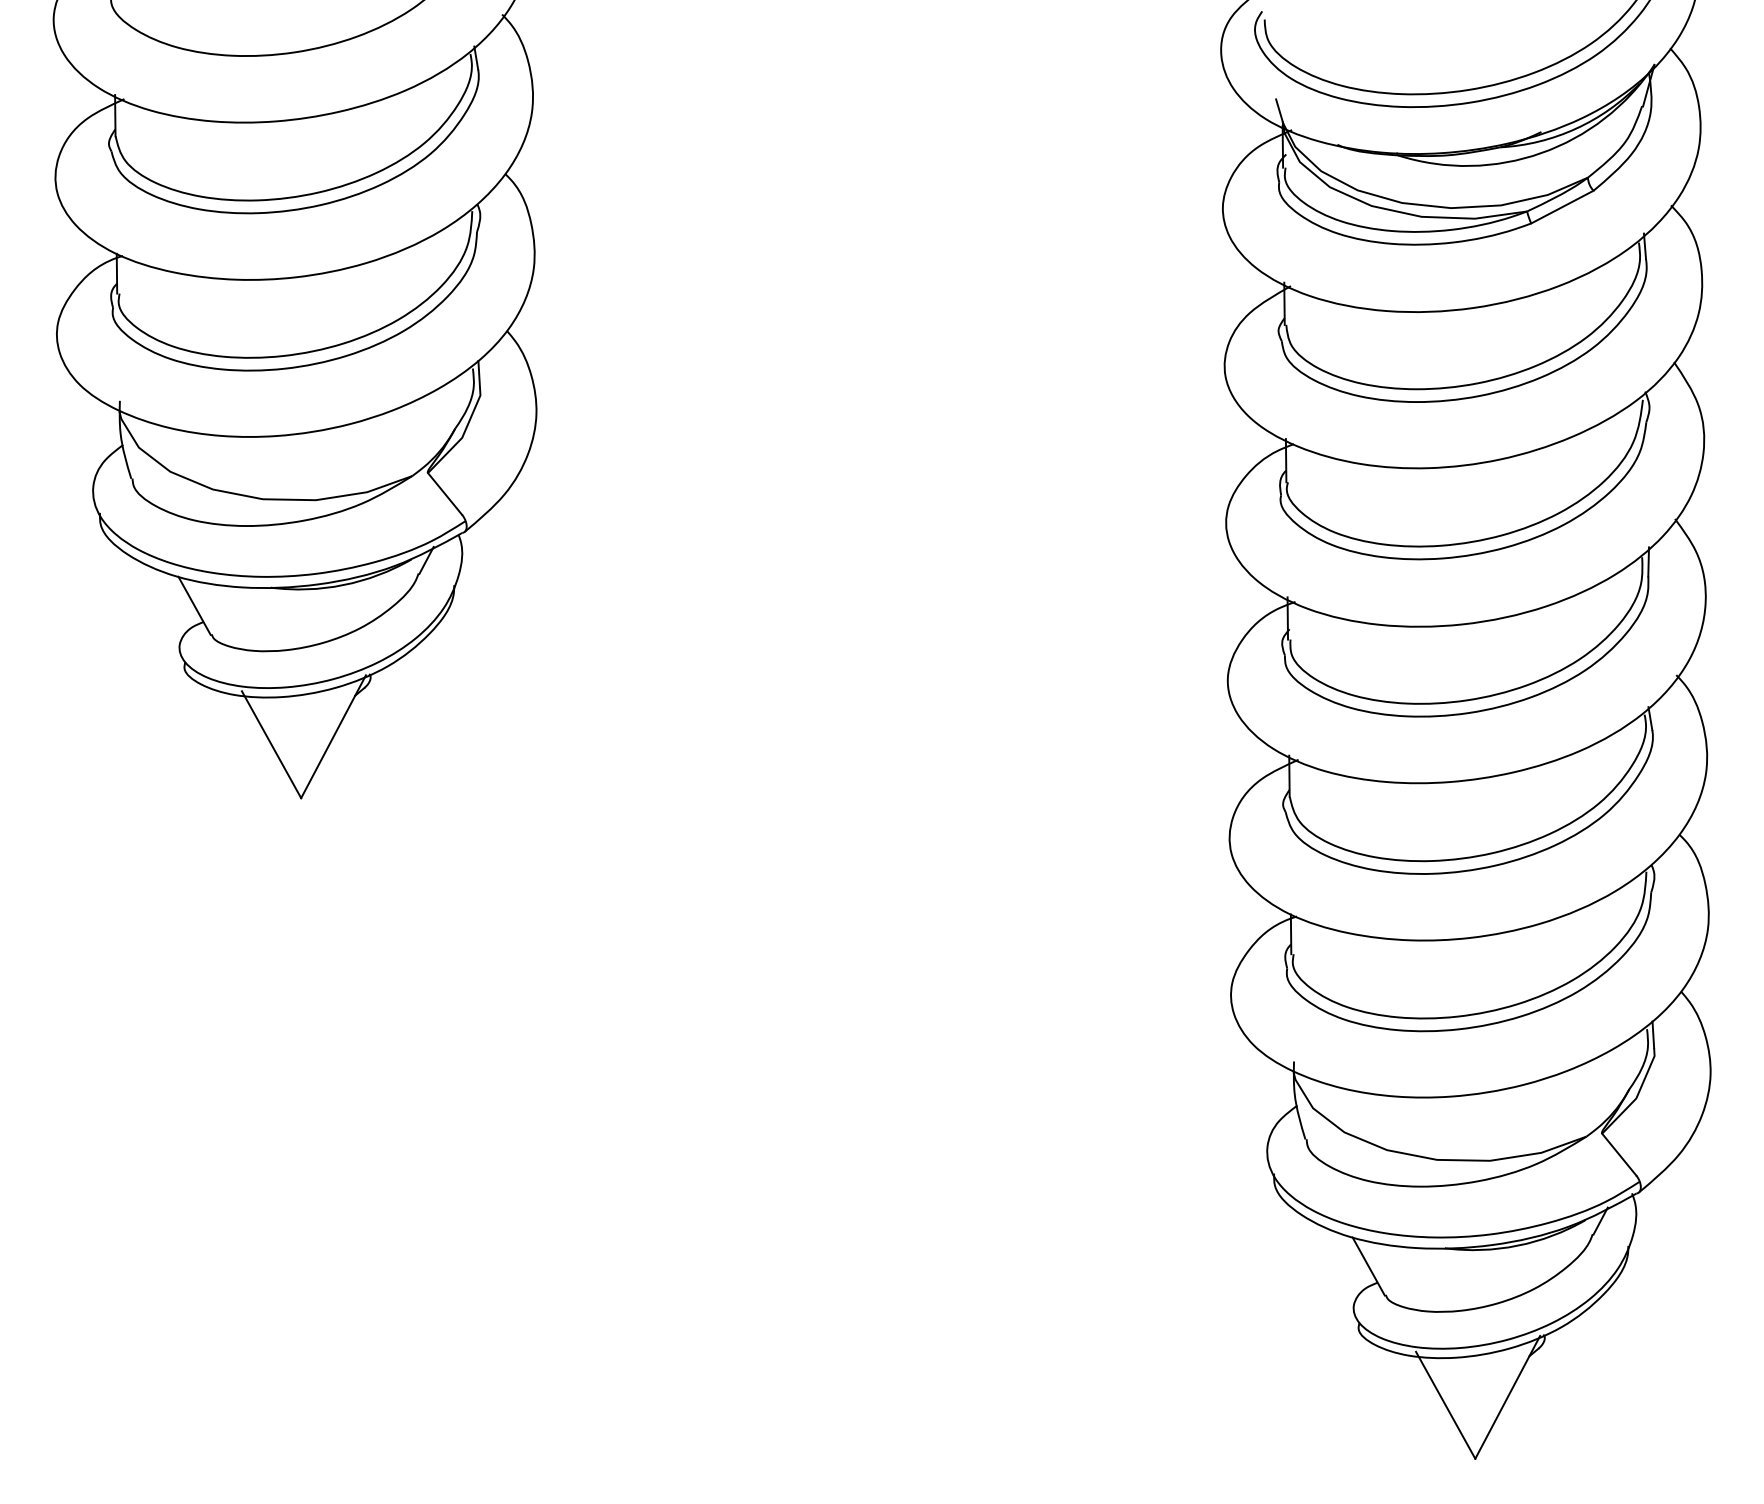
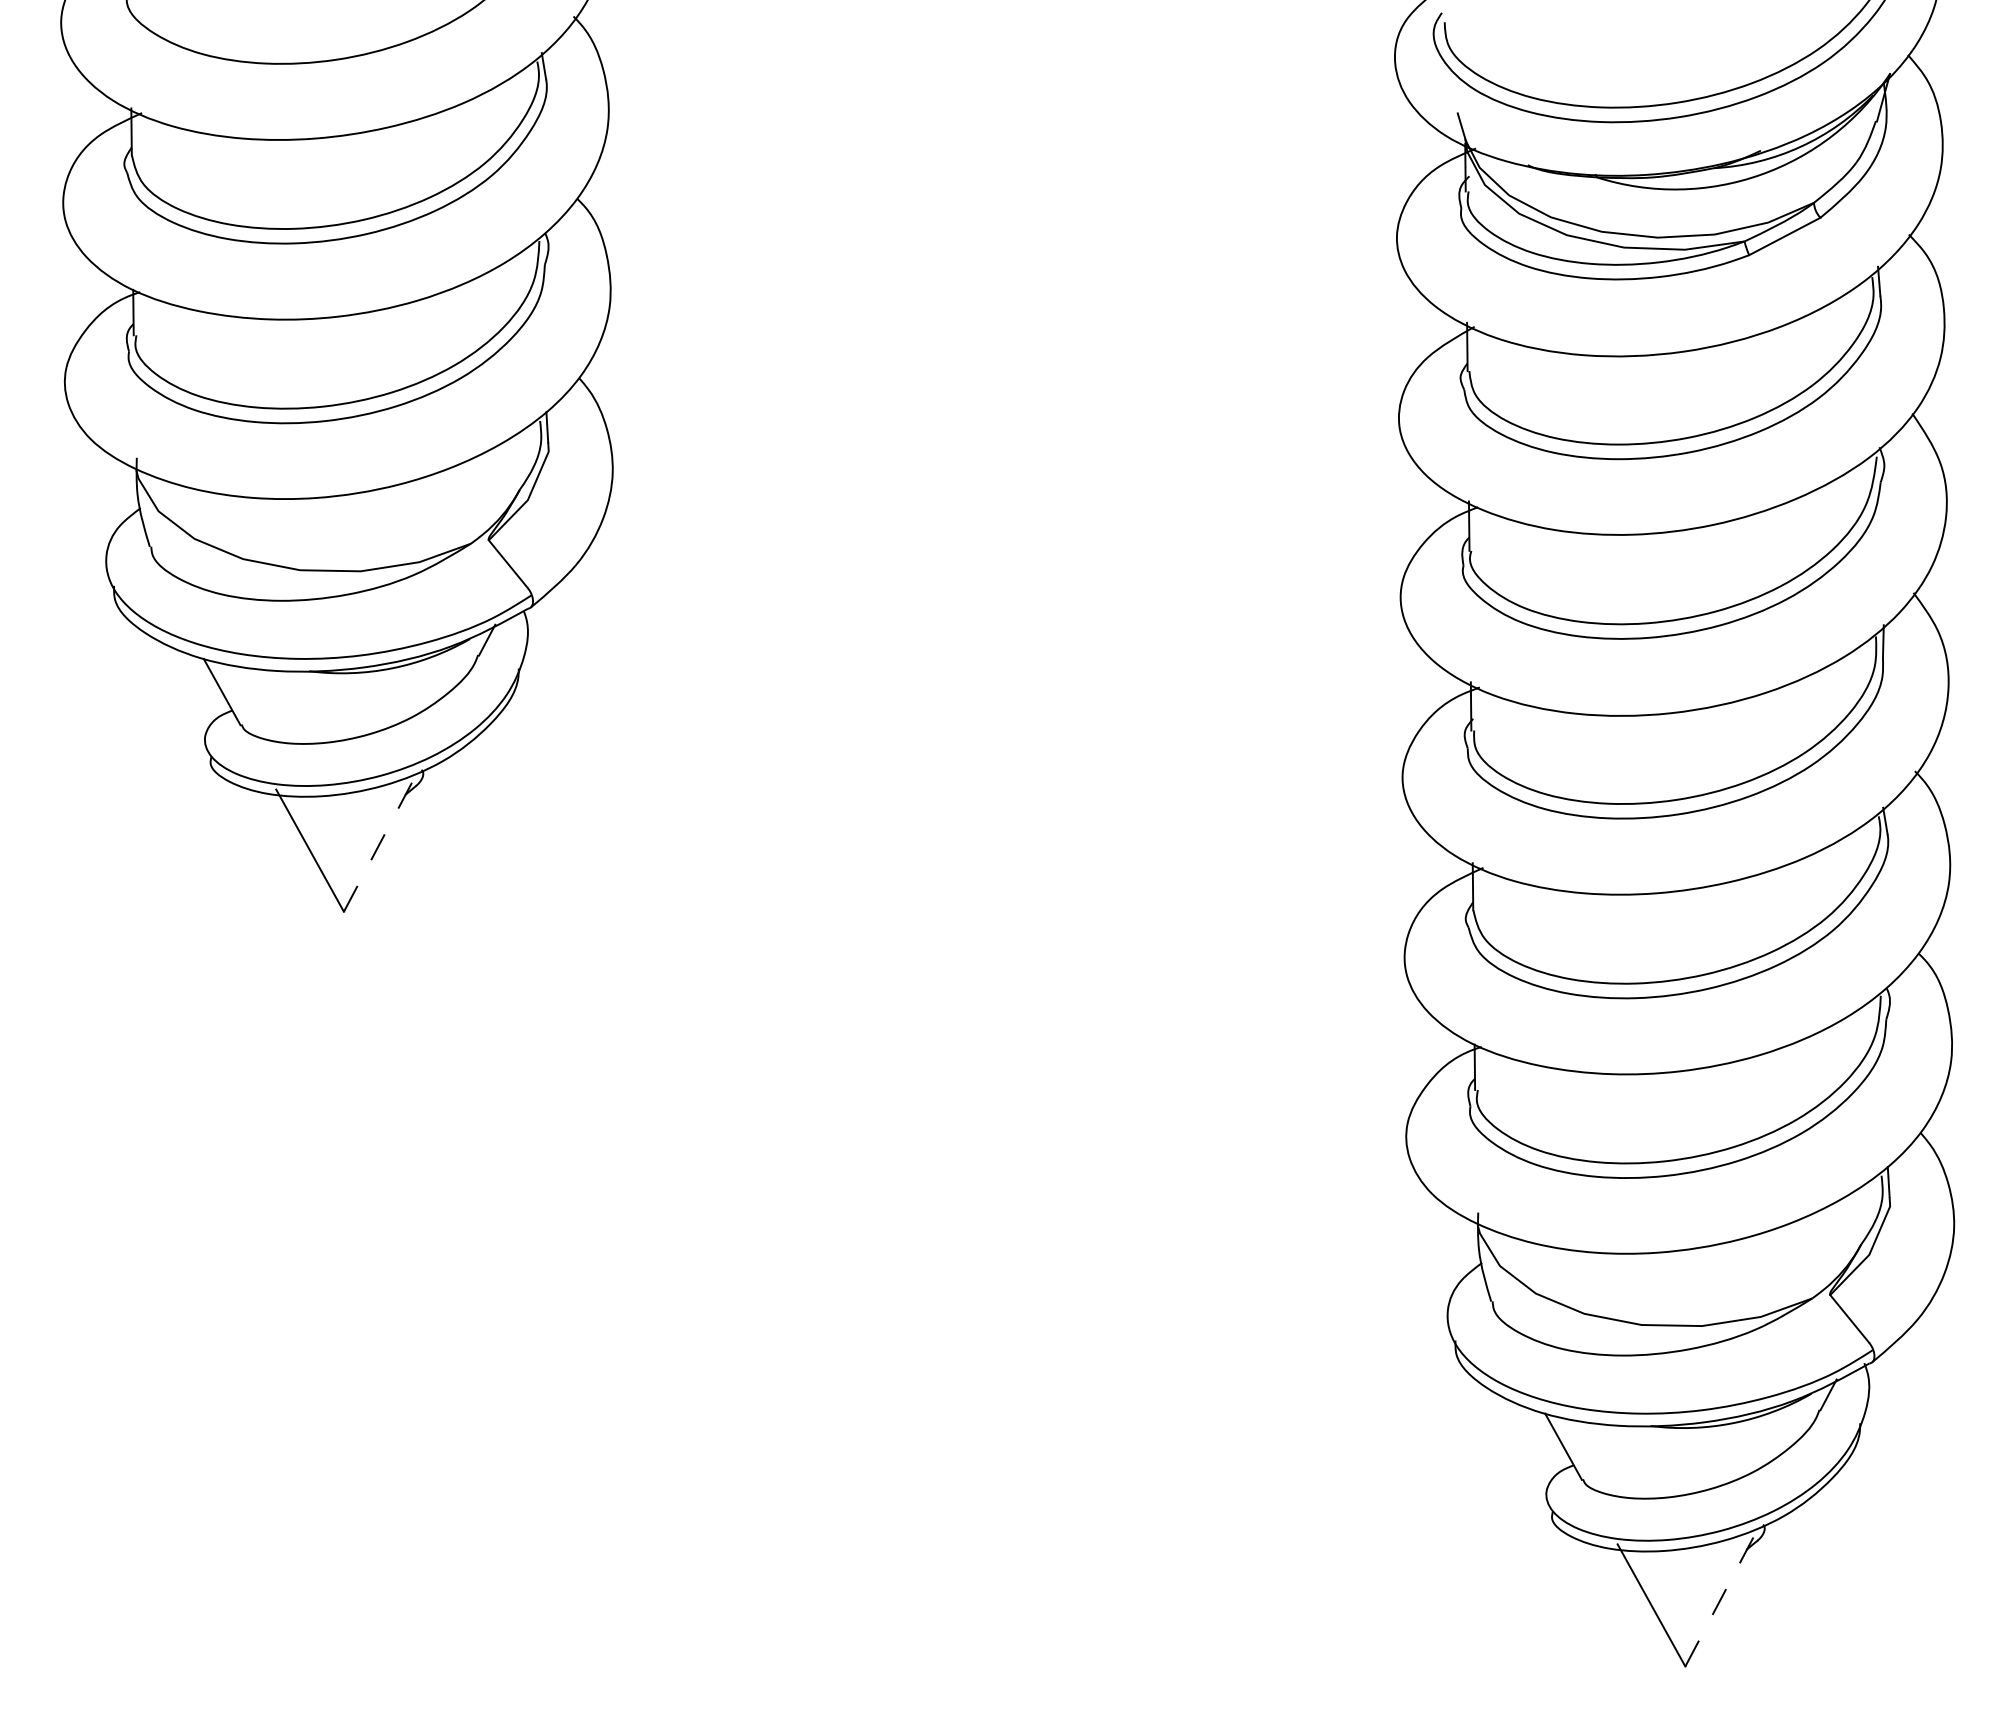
line: (334, 736) -> (381, 841), solid -> dashed
line: (1507, 1396) -> (1722, 1595), solid -> dashed

